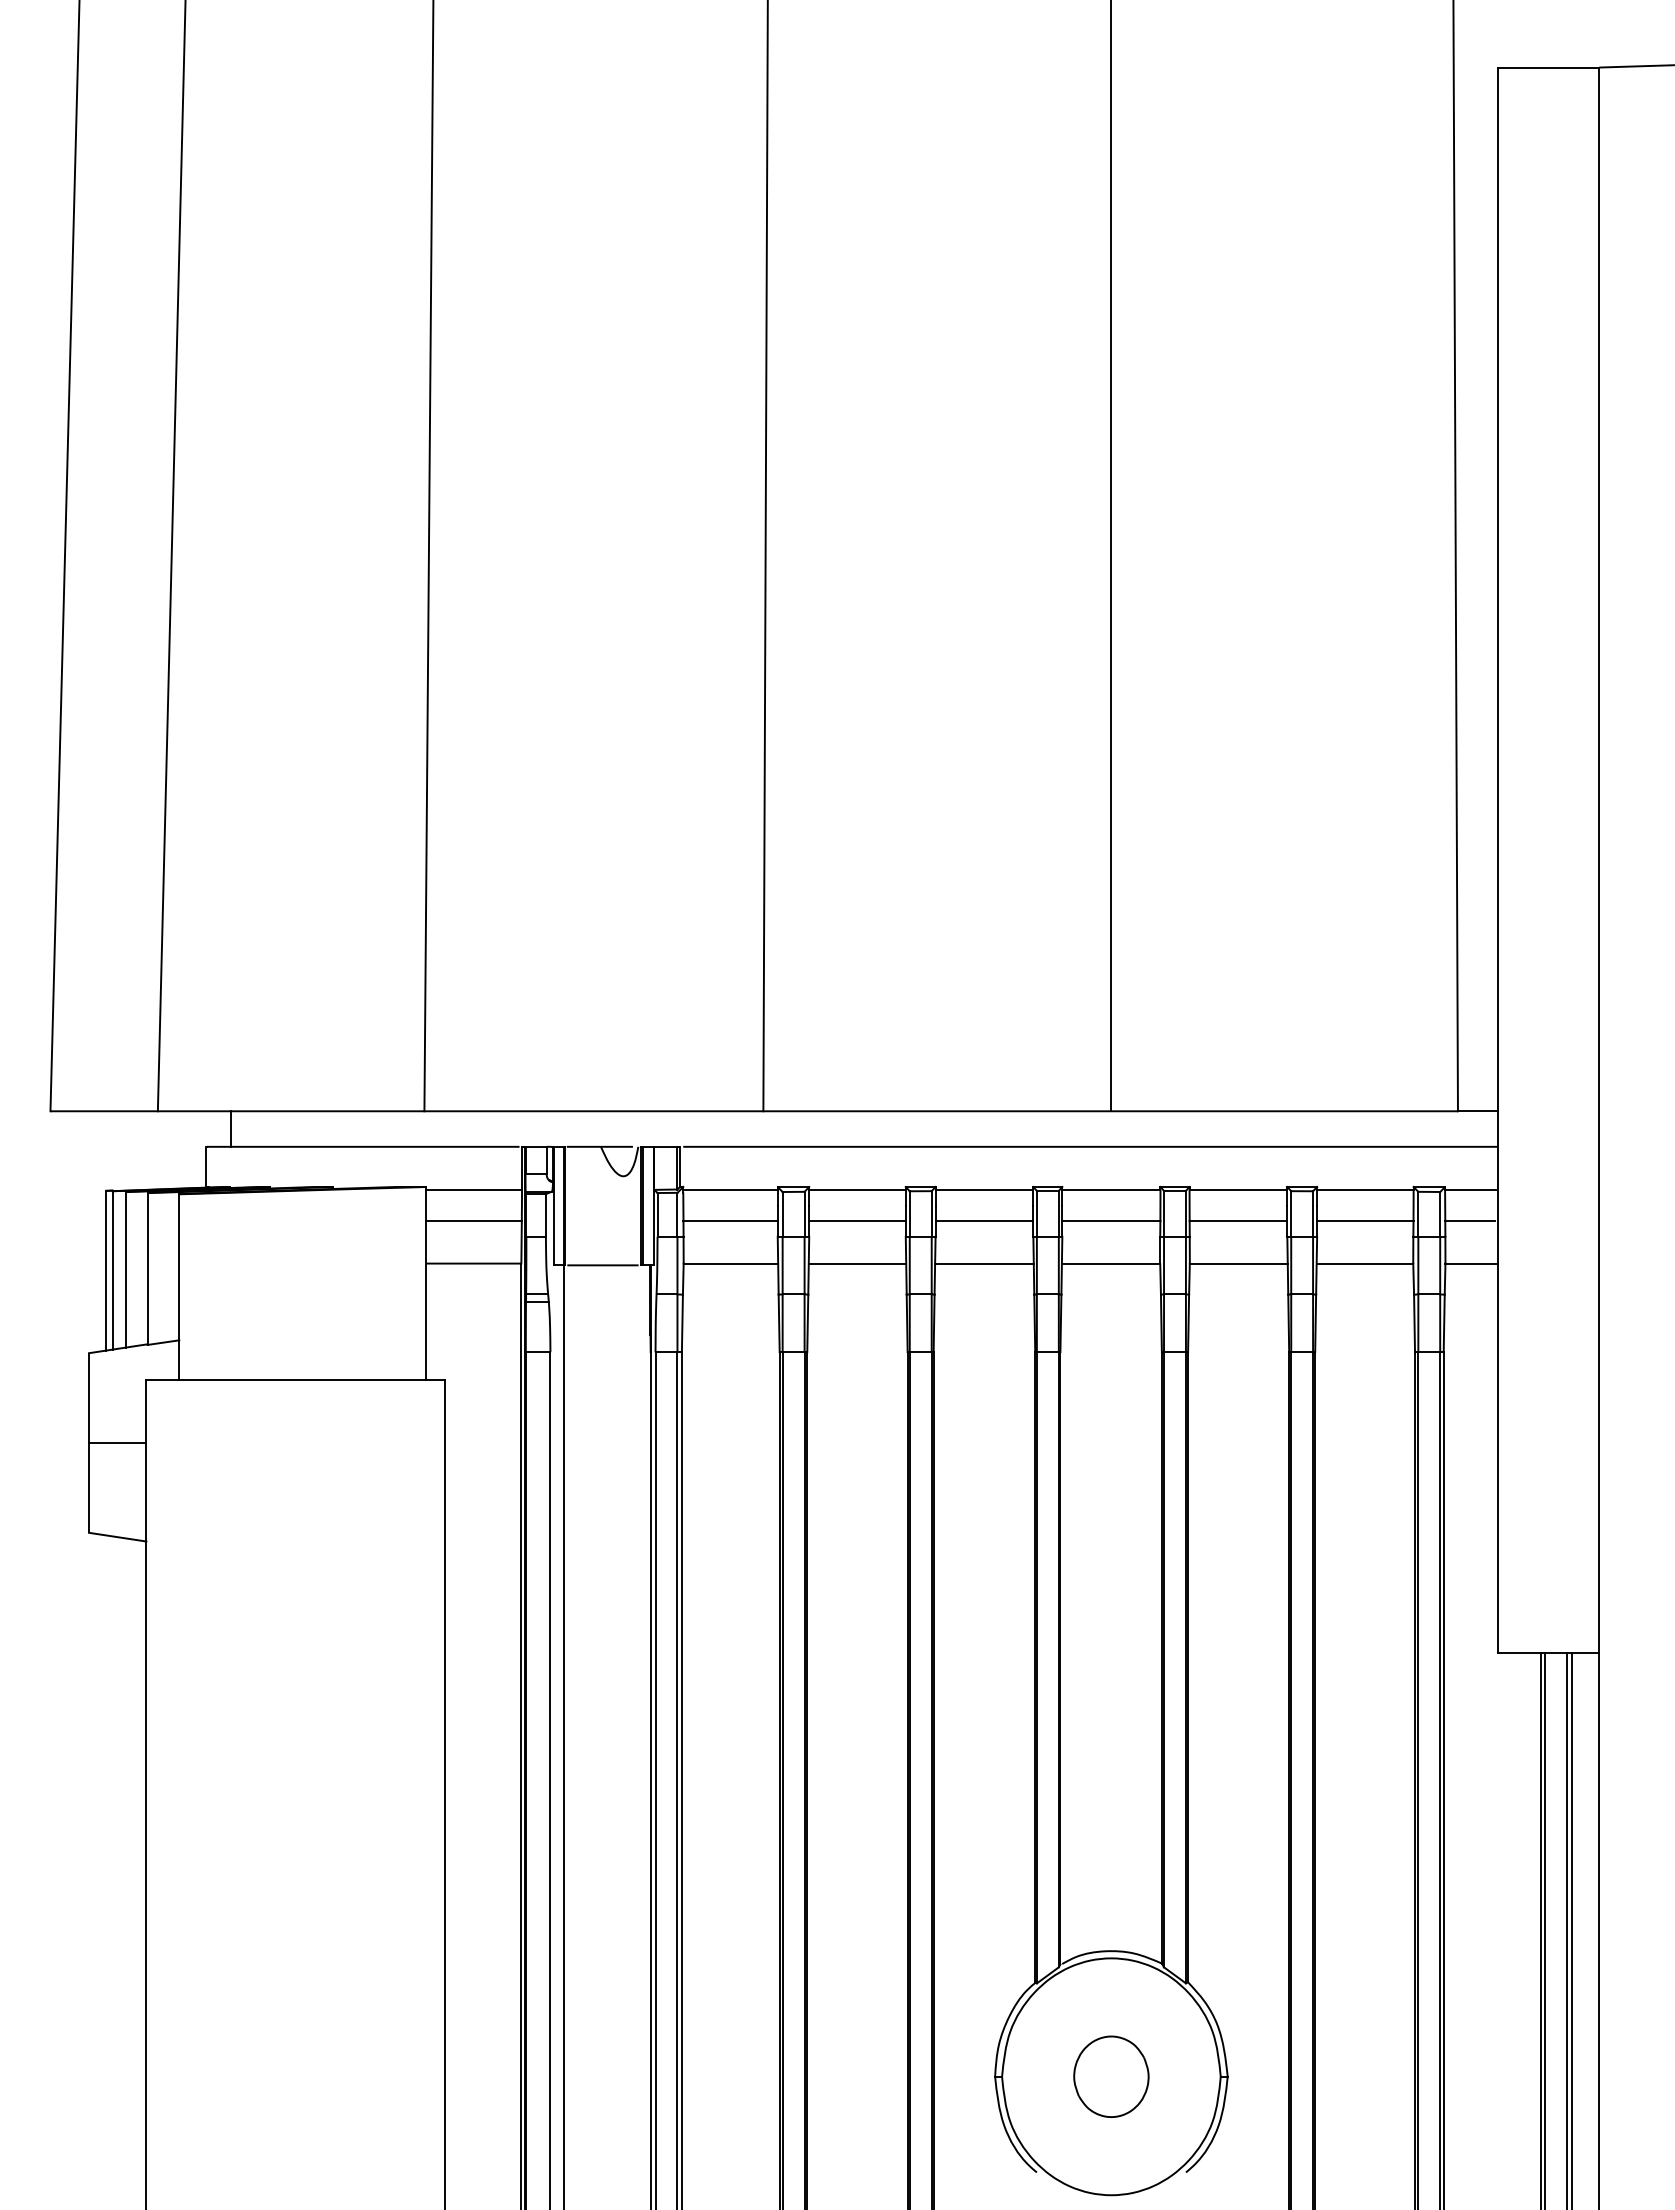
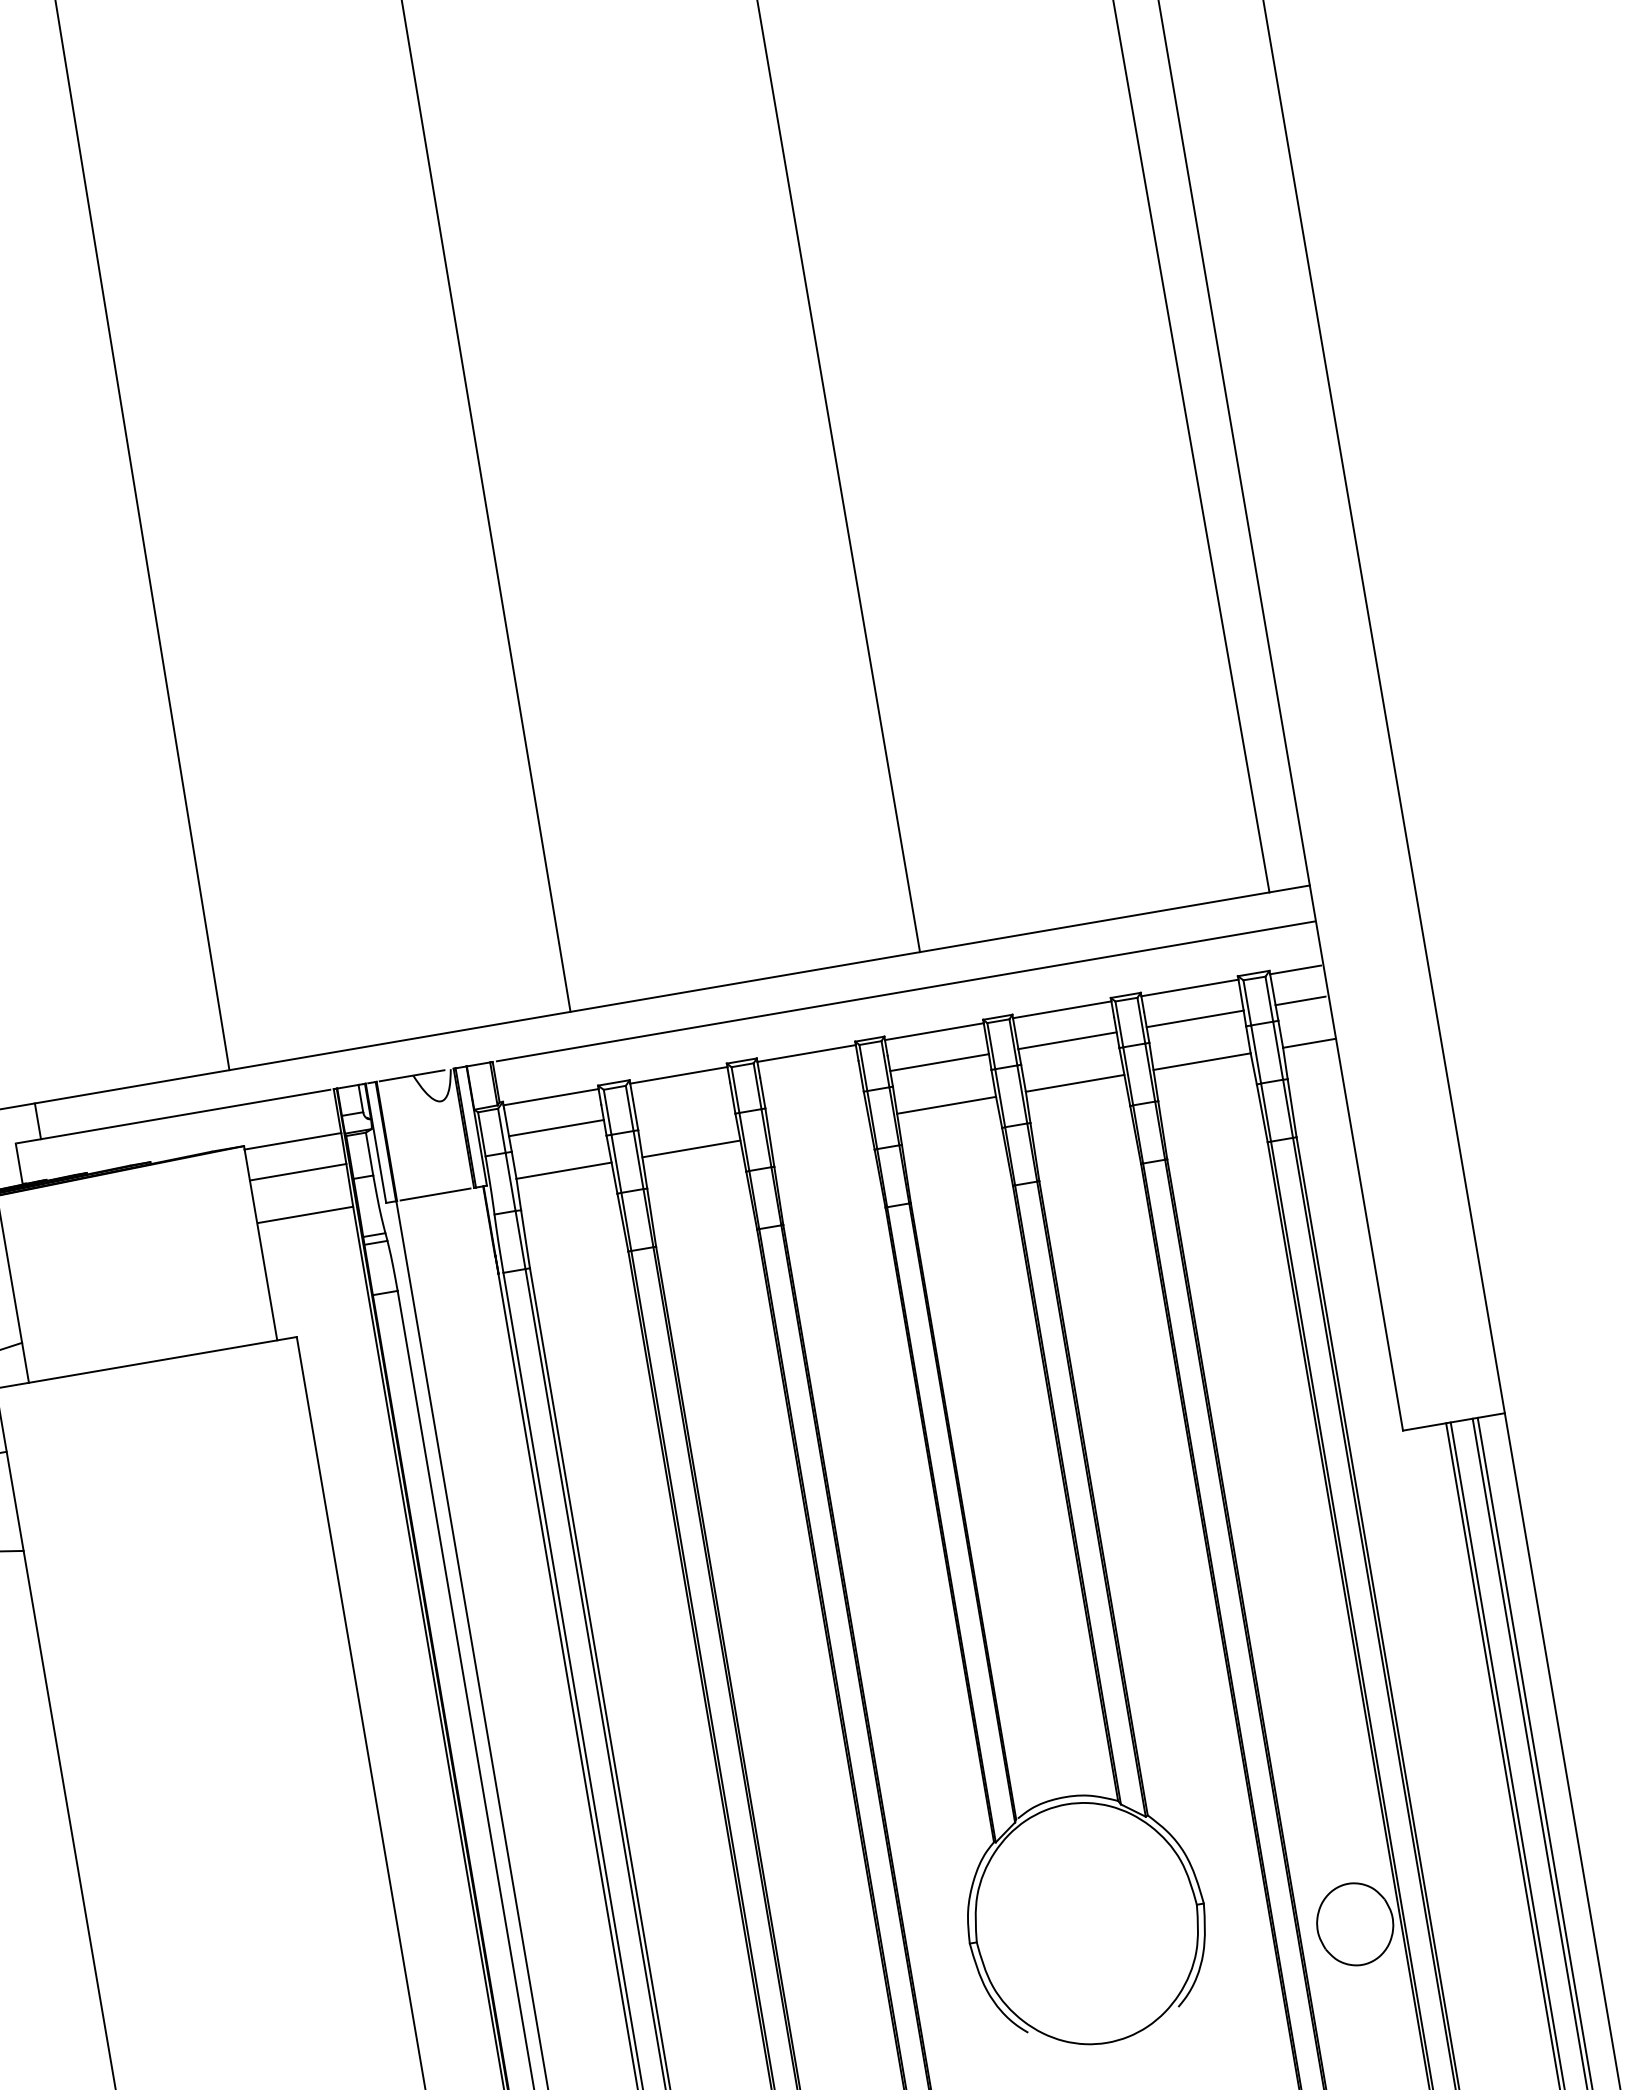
line: (857, 1221) -> (684, 1106), removed
line: (984, 1221) -> (812, 1084), removed
line: (984, 1263) -> (819, 1127), removed
part: (1111, 2076) -> (1355, 1924), moved

